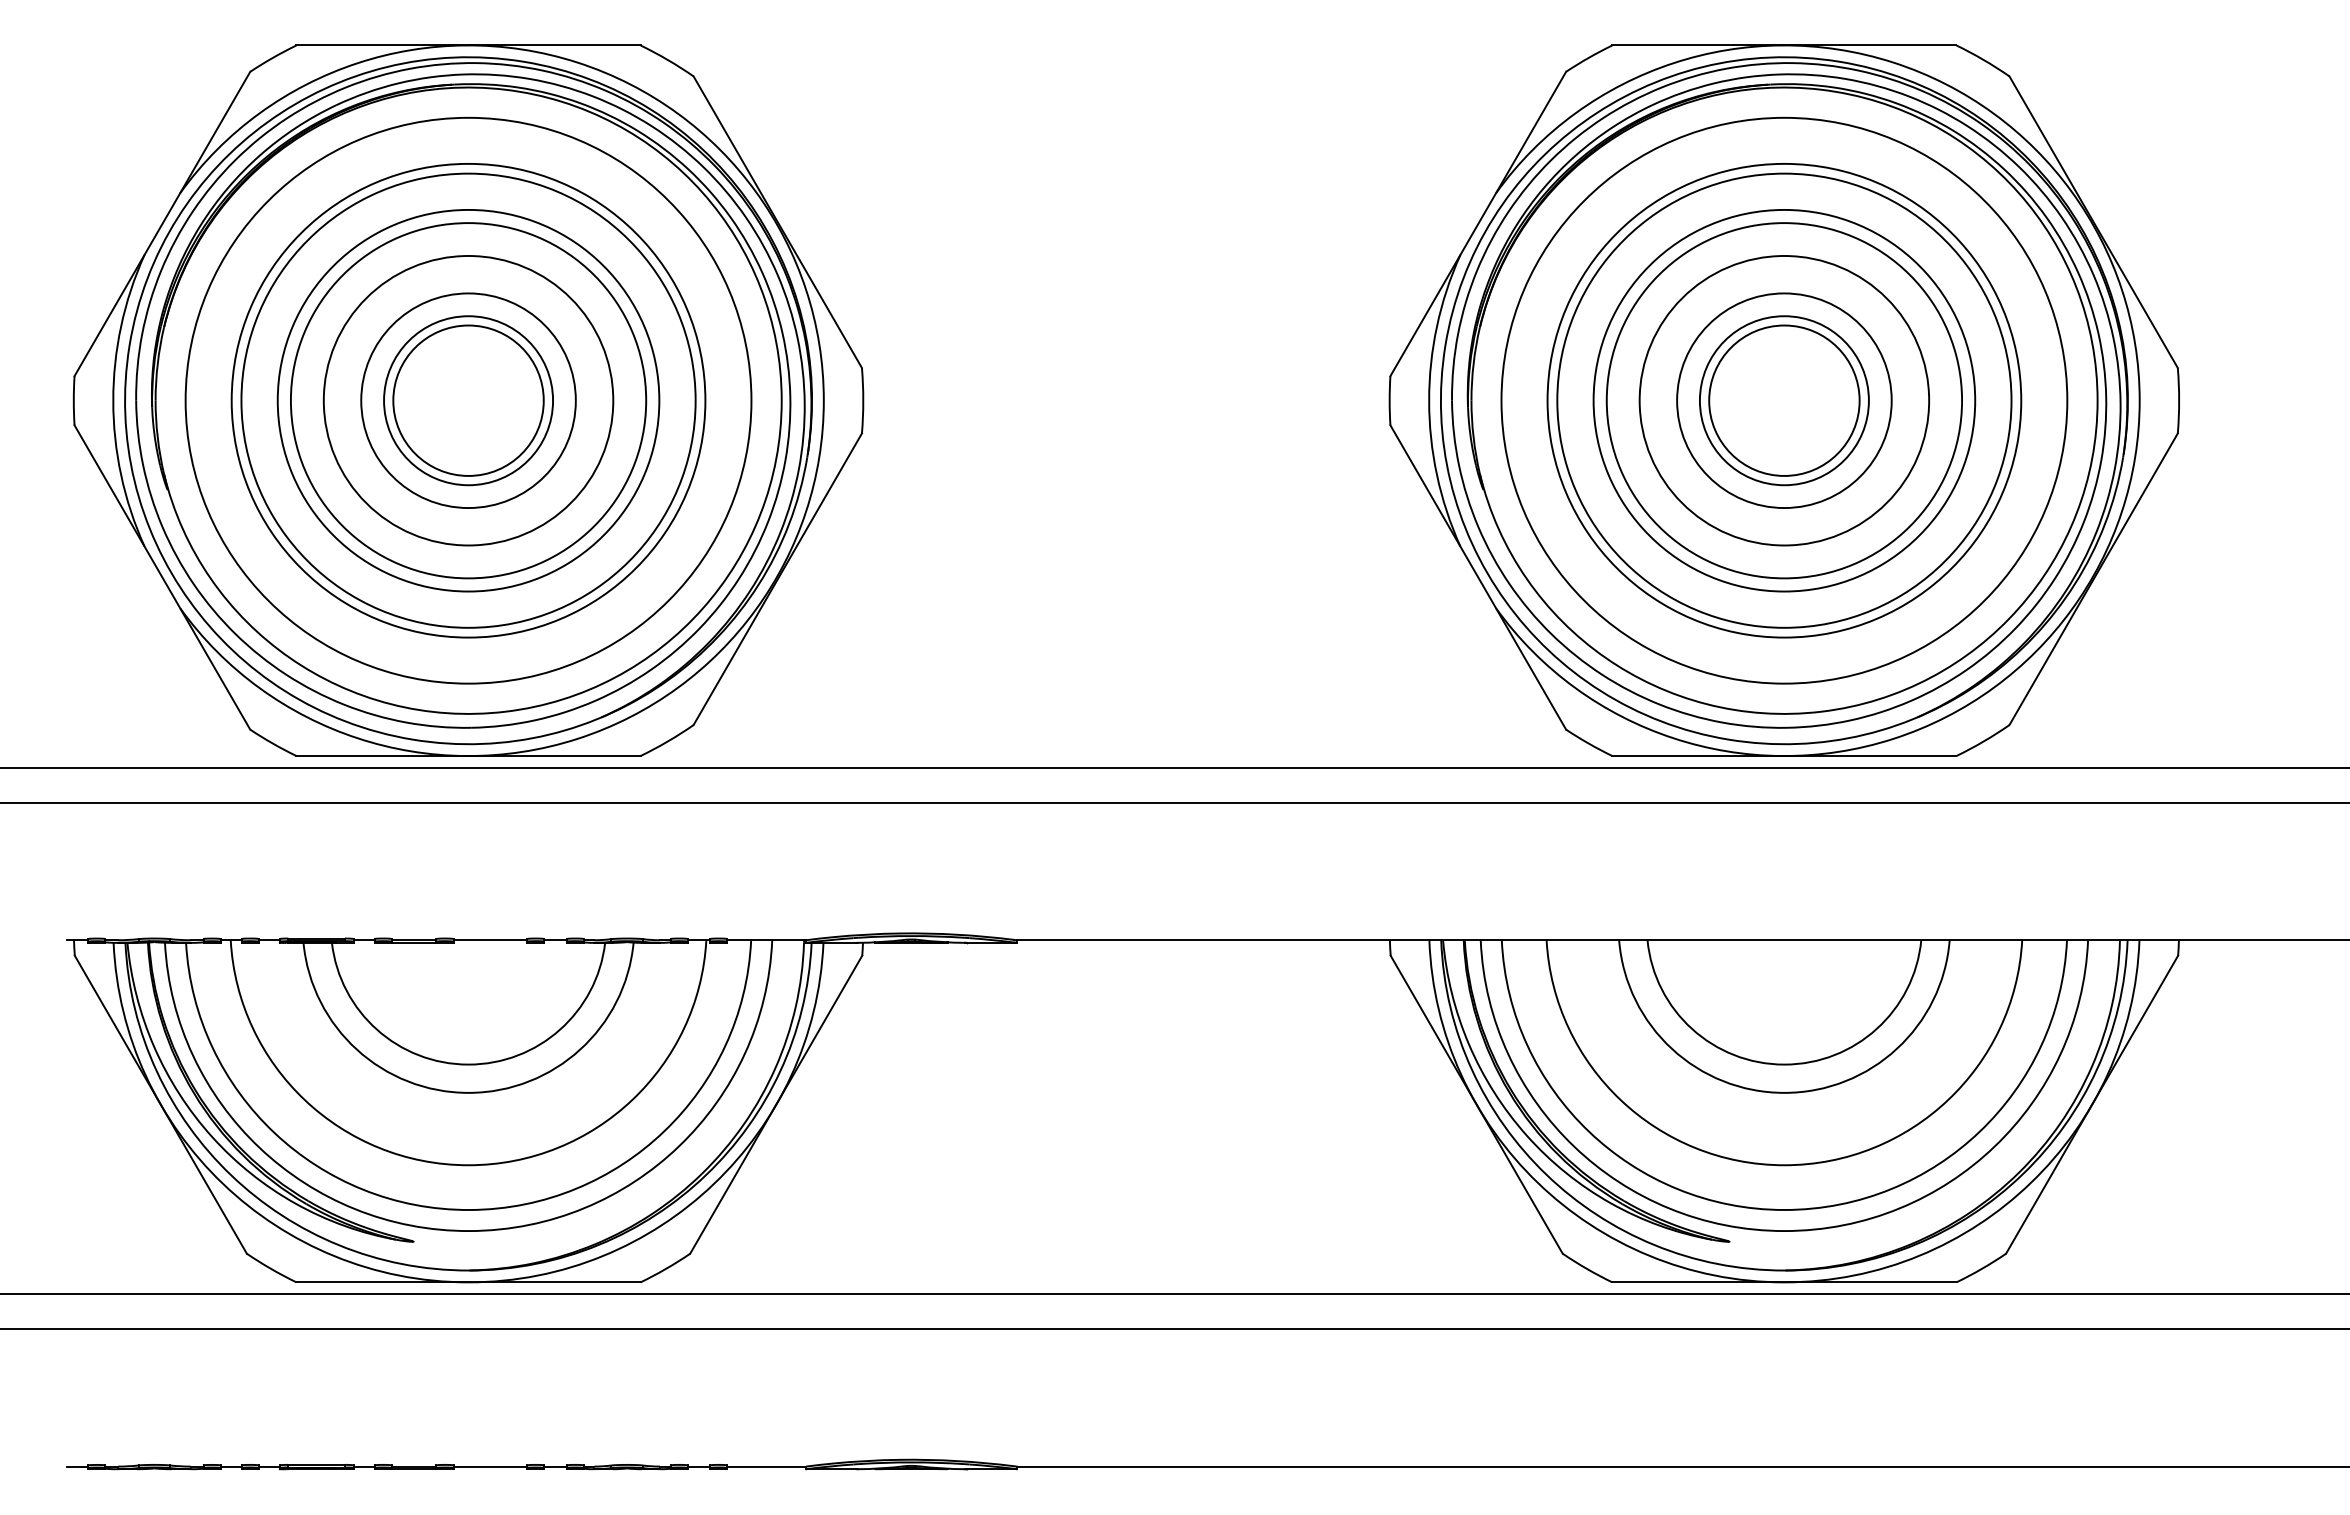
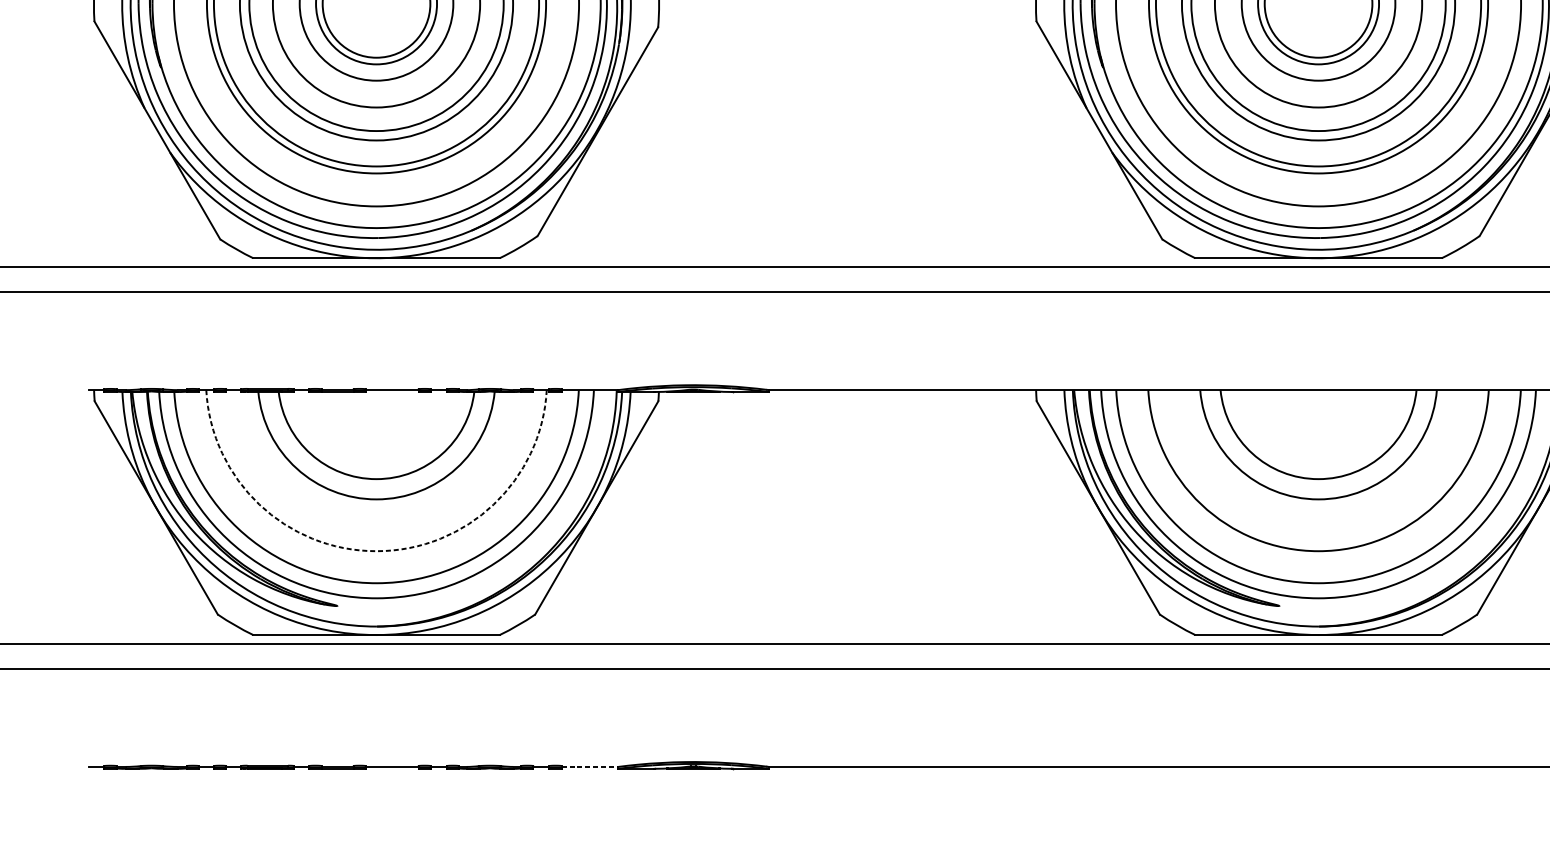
arc: (468, 1165) -> (376, 551), solid -> dashed
line: (767, 1466) -> (590, 766), solid -> dashed

